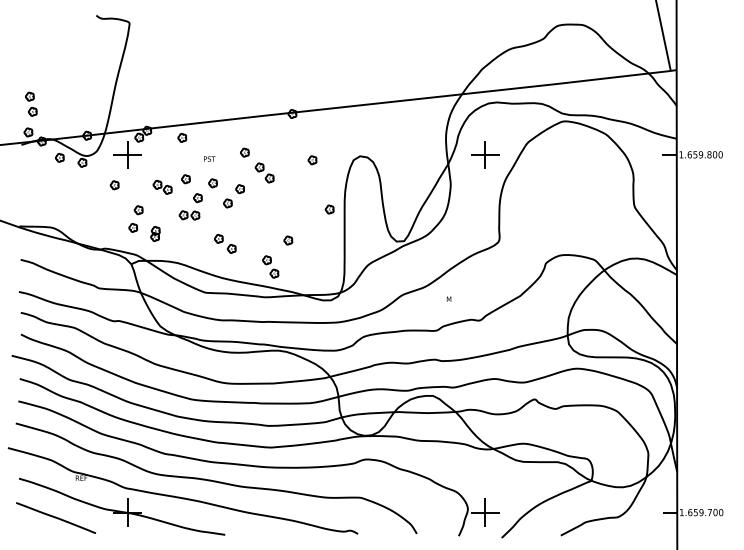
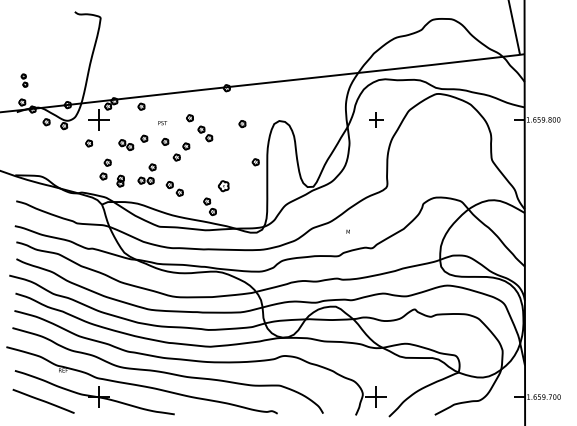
part: (31, 104) -> (24, 80), size x0.7
part: (484, 154) -> (375, 119), size x0.7
part: (190, 205) -> (146, 173), moved
part: (288, 240) -> (223, 186), size x1.6

